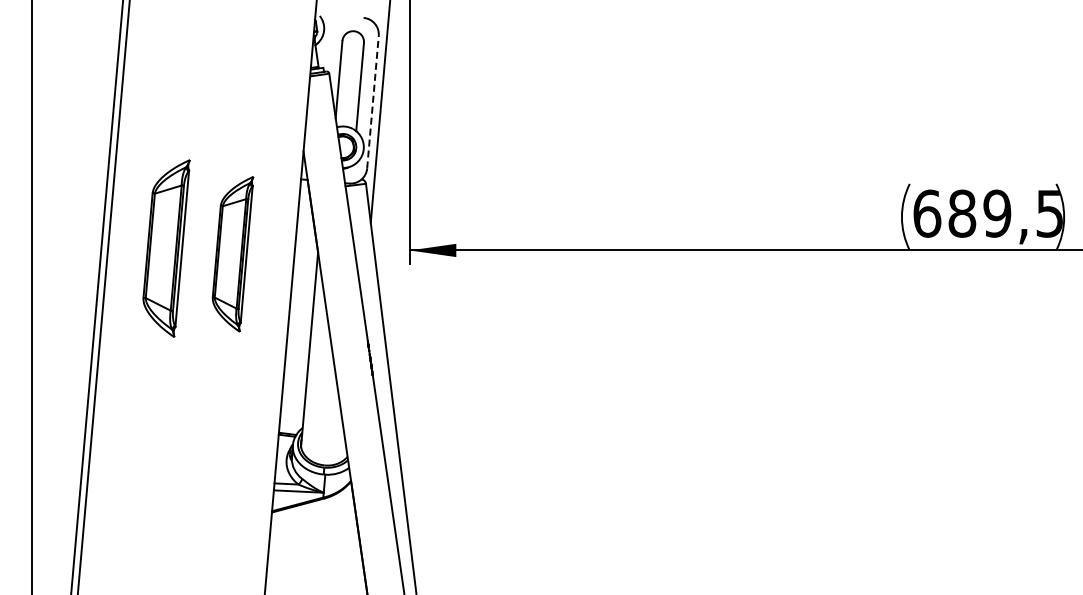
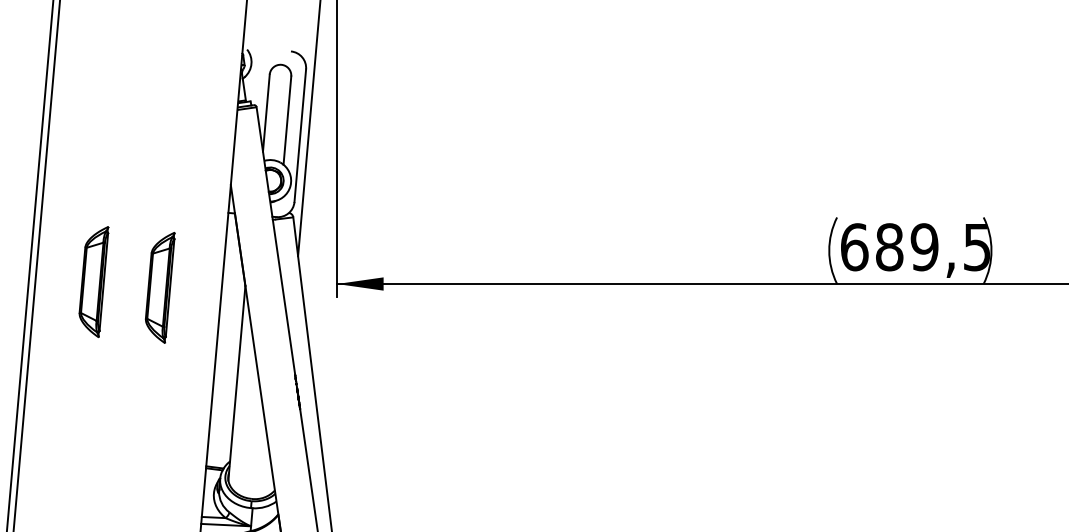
line: (372, 102) -> (299, 136), dashed -> solid
part: (166, 248) -> (93, 282), size x0.62
part: (232, 254) -> (159, 288), size x0.71

